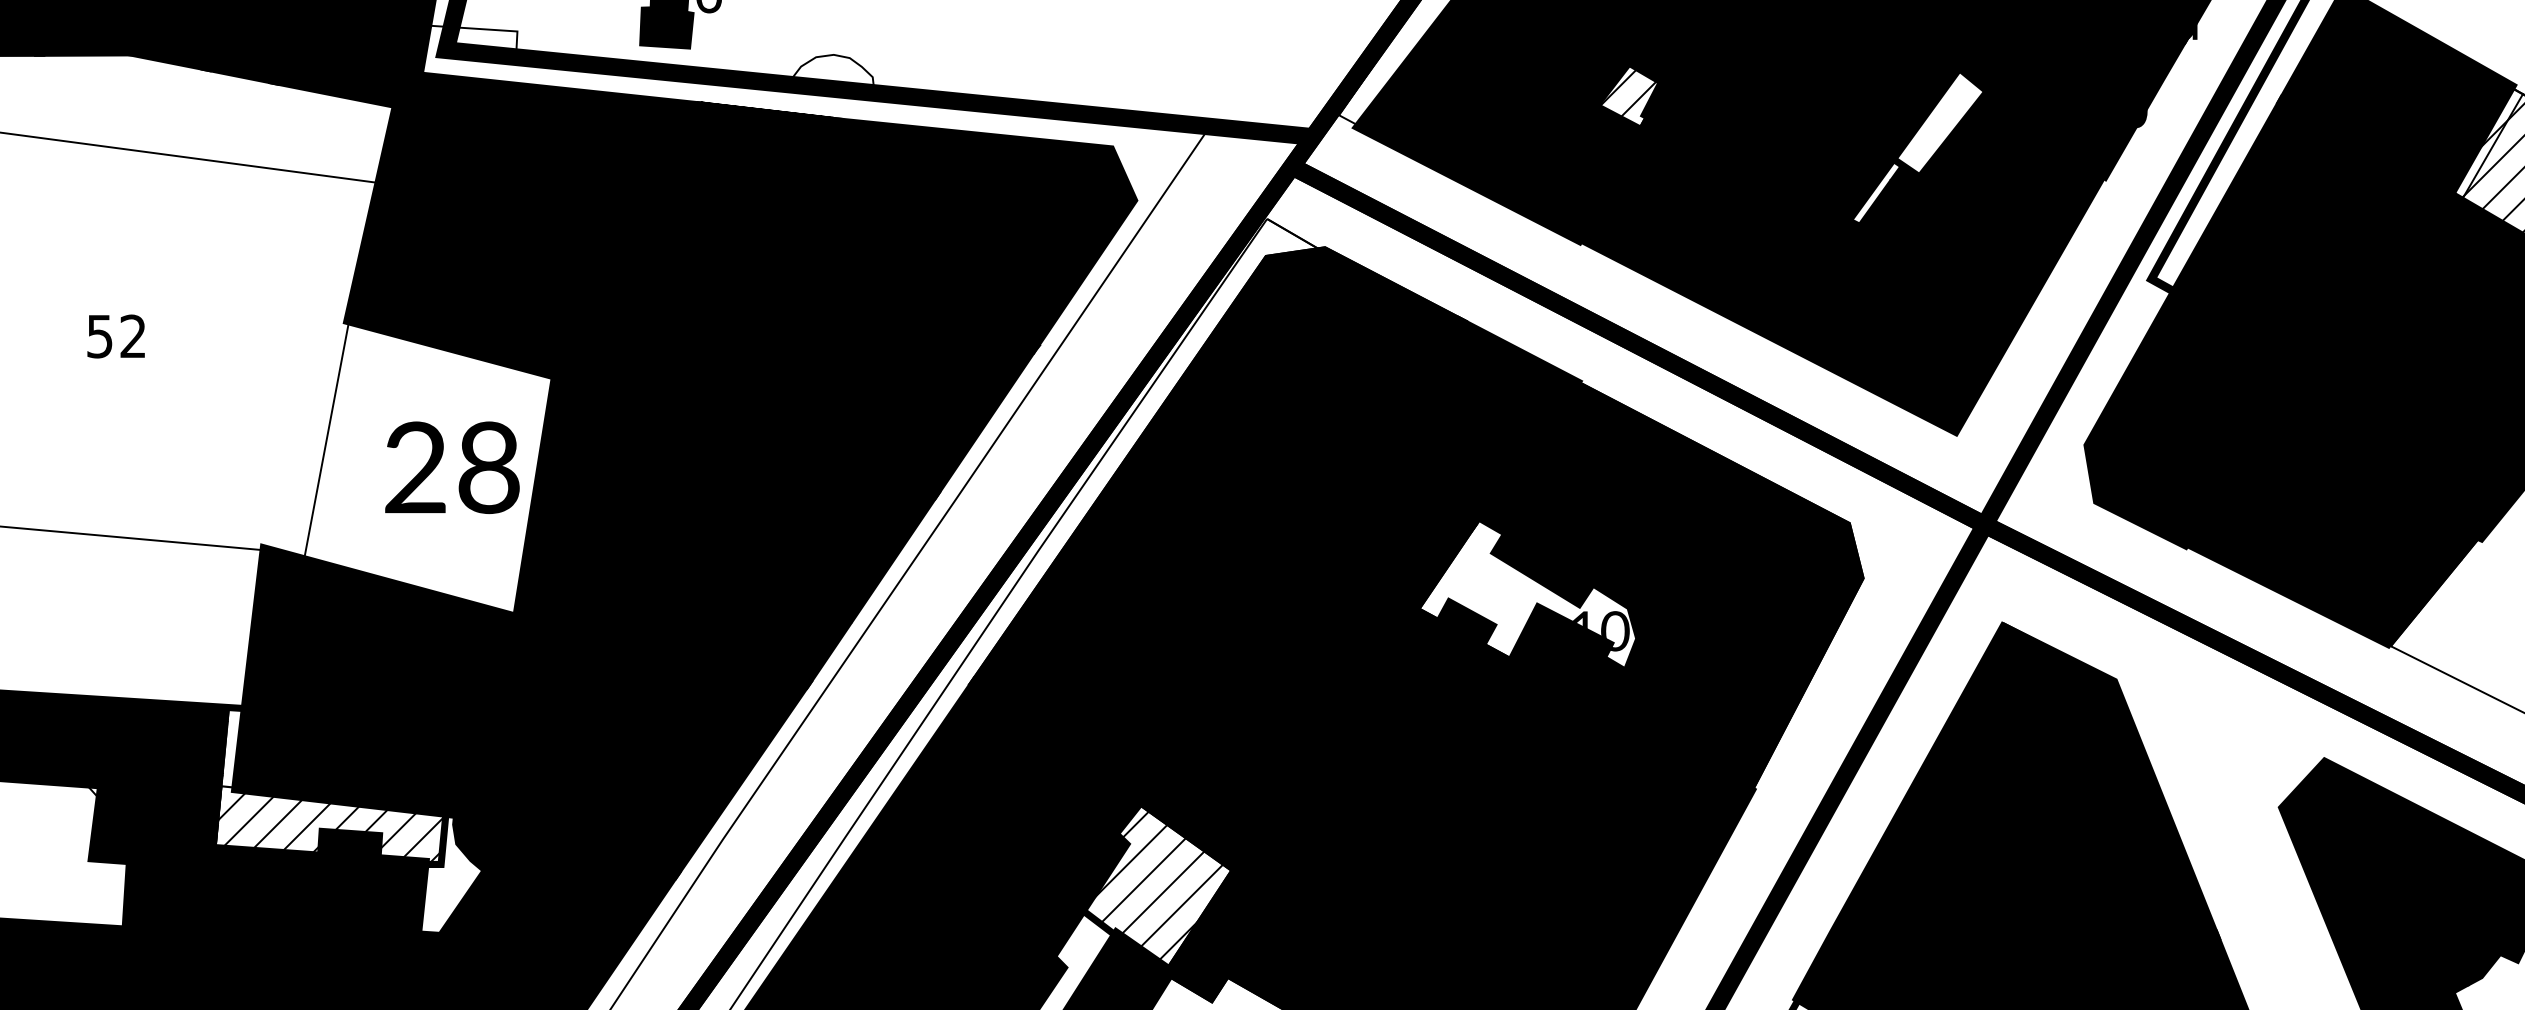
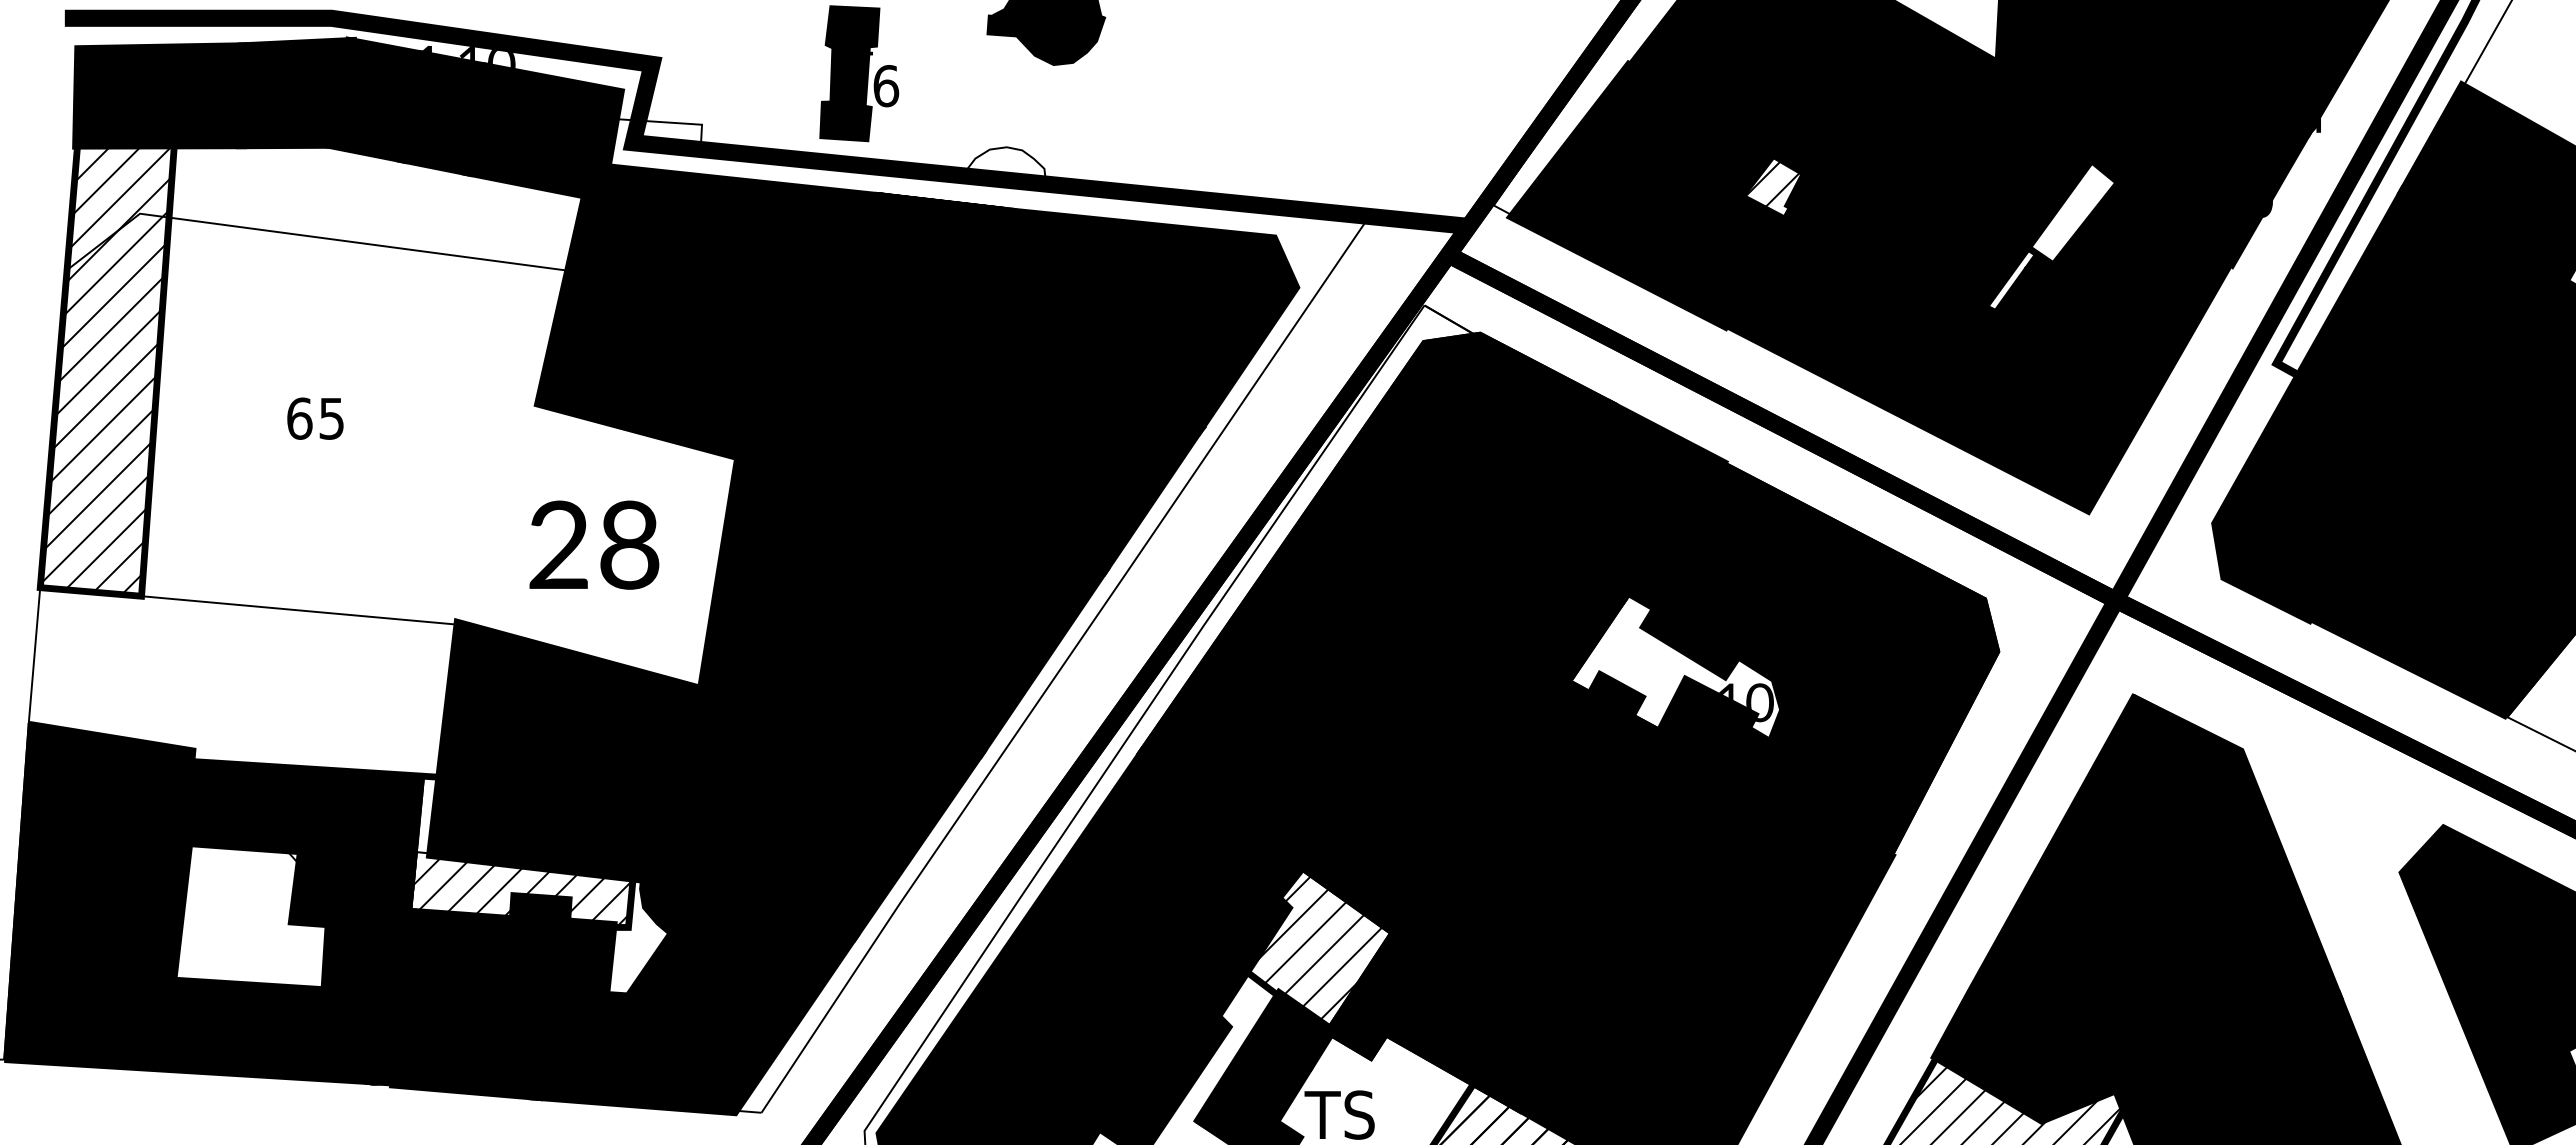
text: (116, 336) -> (315, 418), 52 -> 65
line: (326, 440) -> (518, 518), removed
text: (452, 467) -> (594, 544), moved

